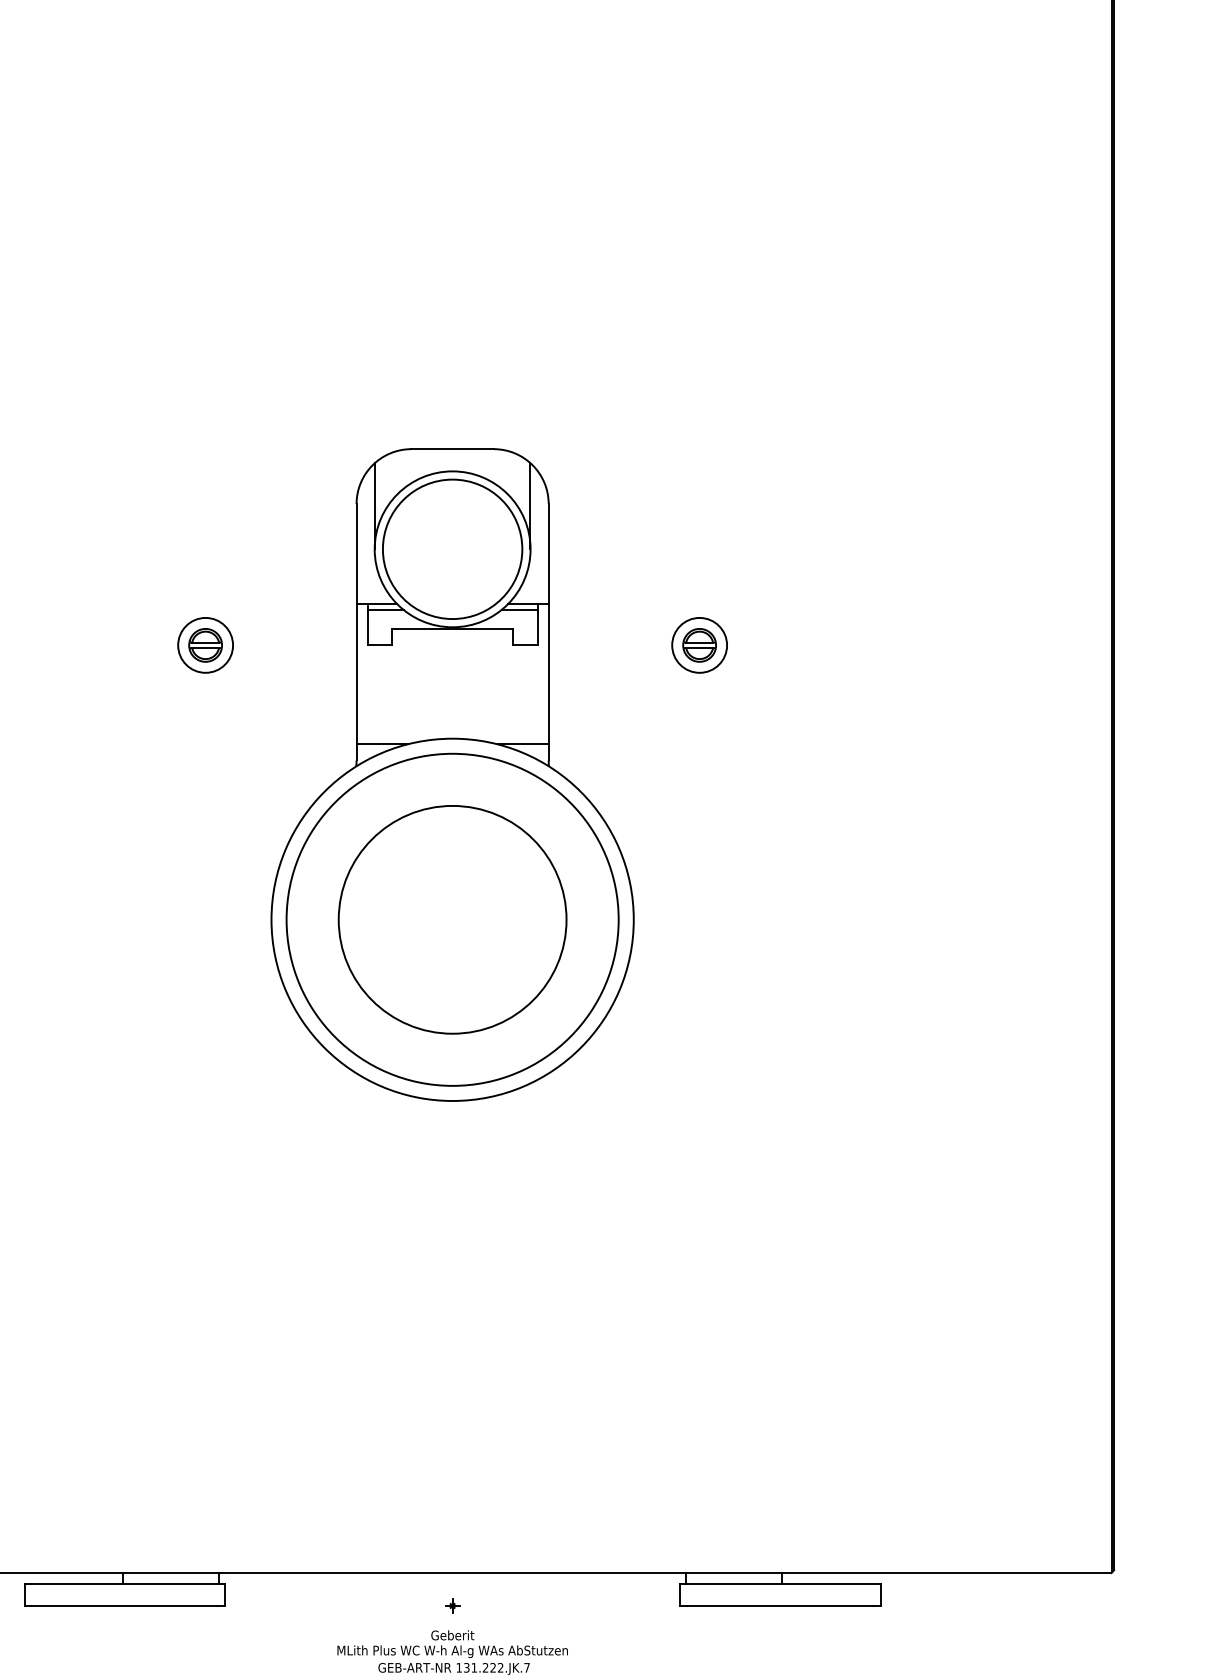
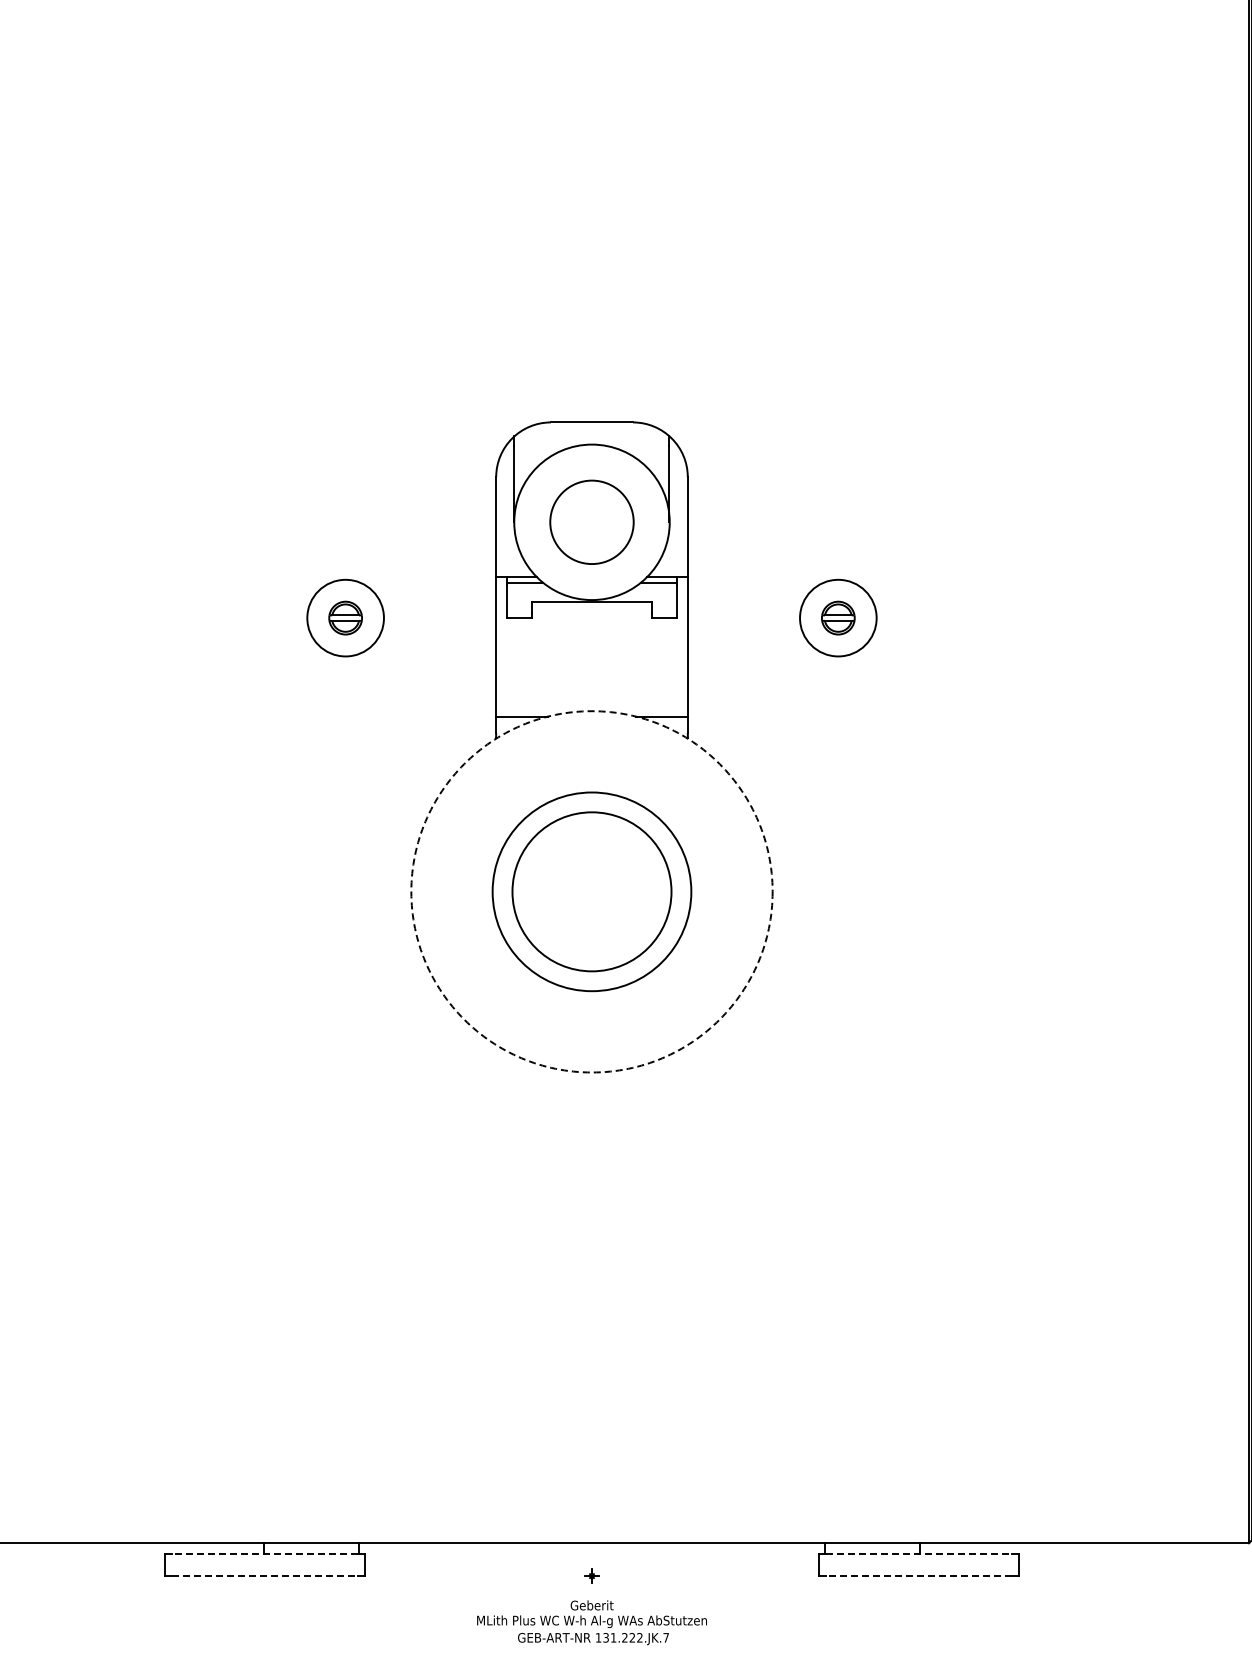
circle: (452, 548) -> (591, 521), size x0.6
circle: (205, 644) -> (345, 617), size x1.4
circle: (698, 644) -> (837, 617), size x1.4
circle: (452, 919) -> (591, 891), size x0.6
circle: (452, 919) -> (591, 891), size x0.7
circle: (452, 919) -> (591, 891), solid -> dashed
line: (124, 1584) -> (264, 1554), solid -> dashed
line: (781, 1584) -> (919, 1554), solid -> dashed
line: (125, 1606) -> (265, 1576), solid -> dashed
line: (780, 1606) -> (918, 1576), solid -> dashed

